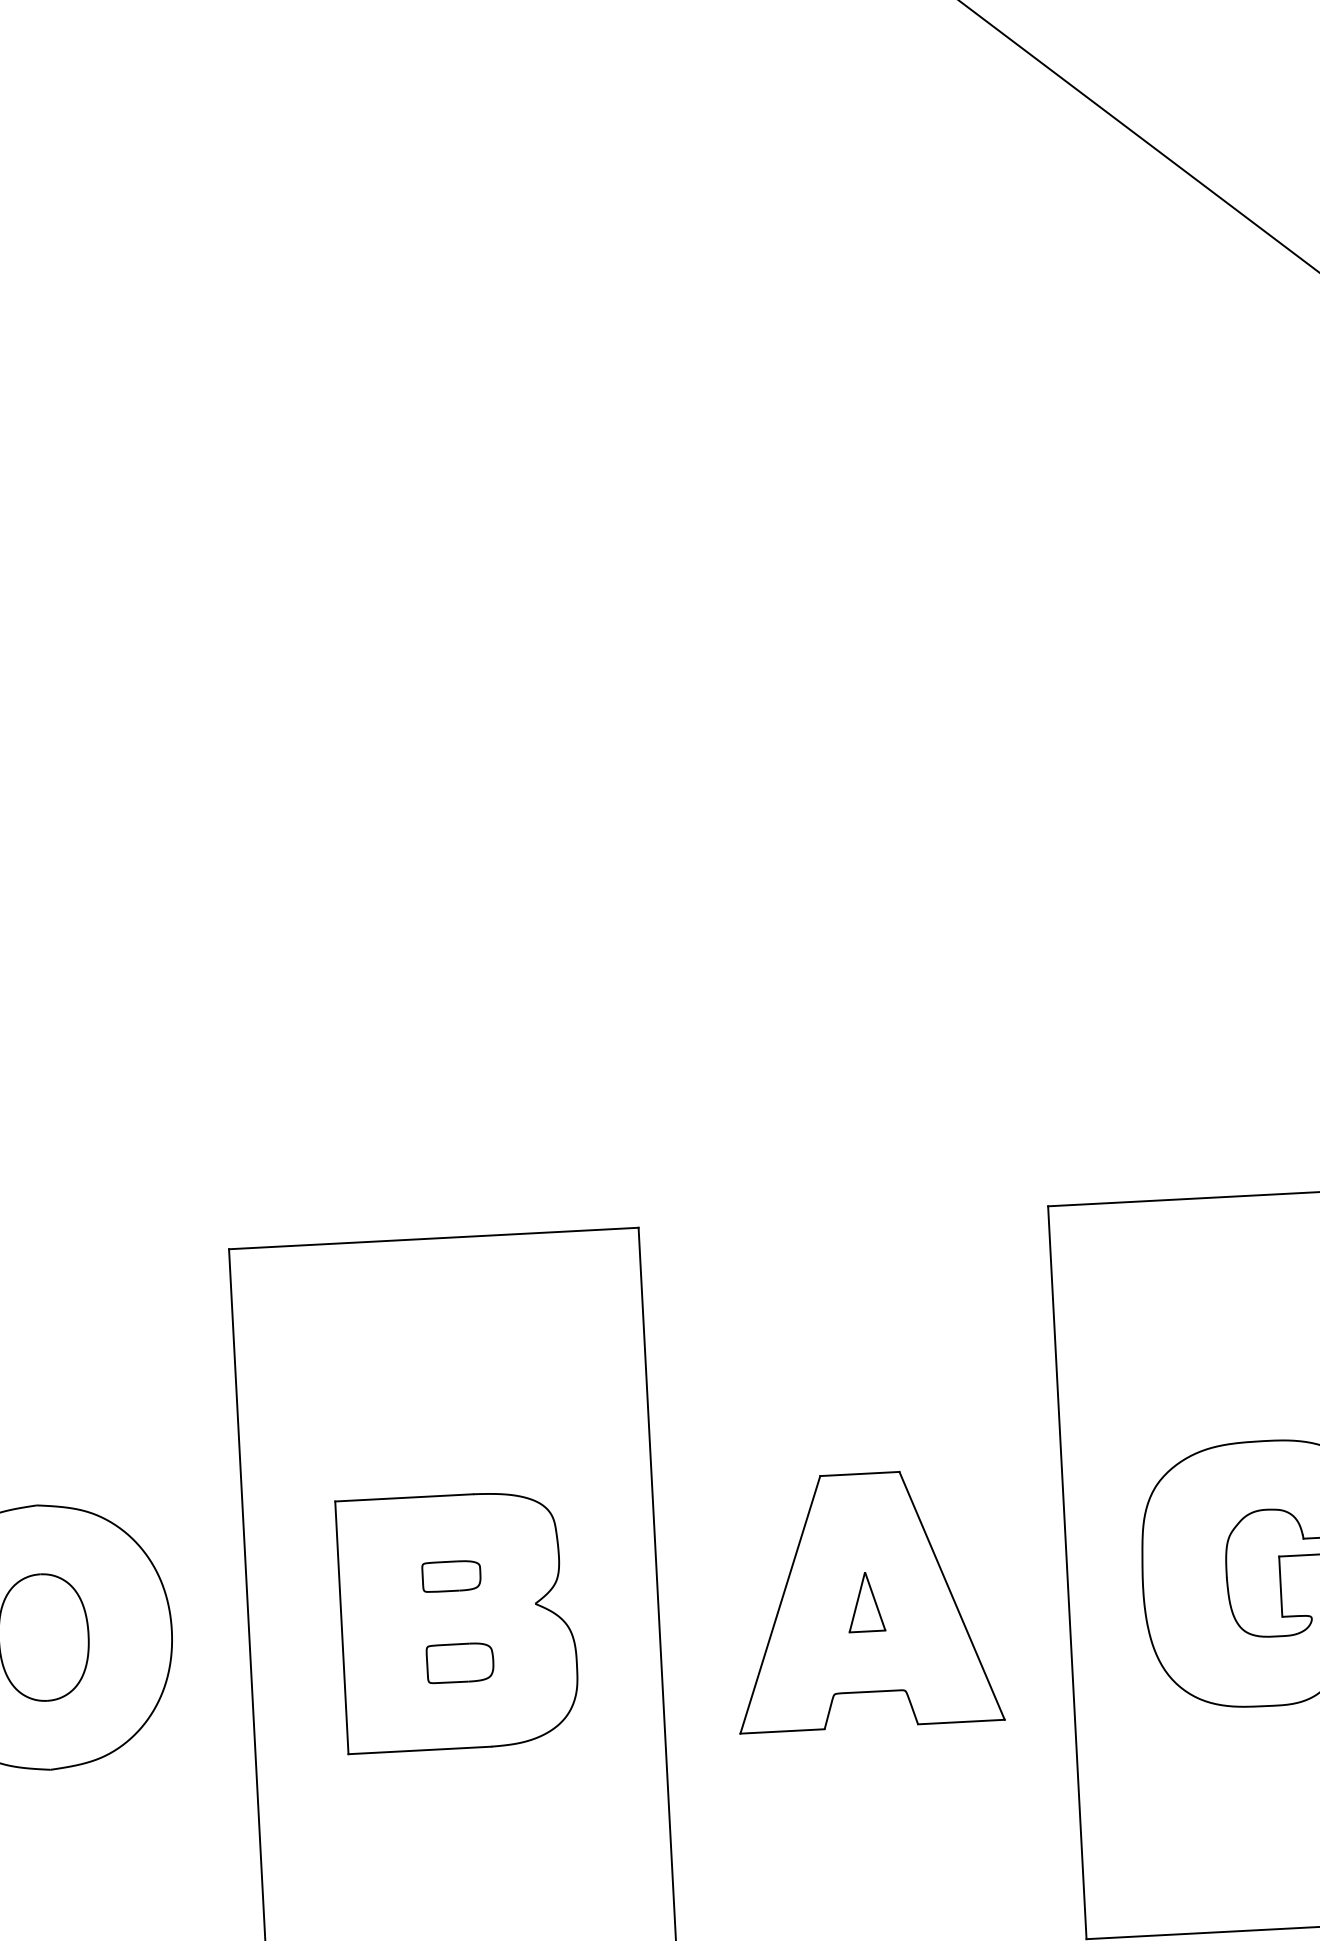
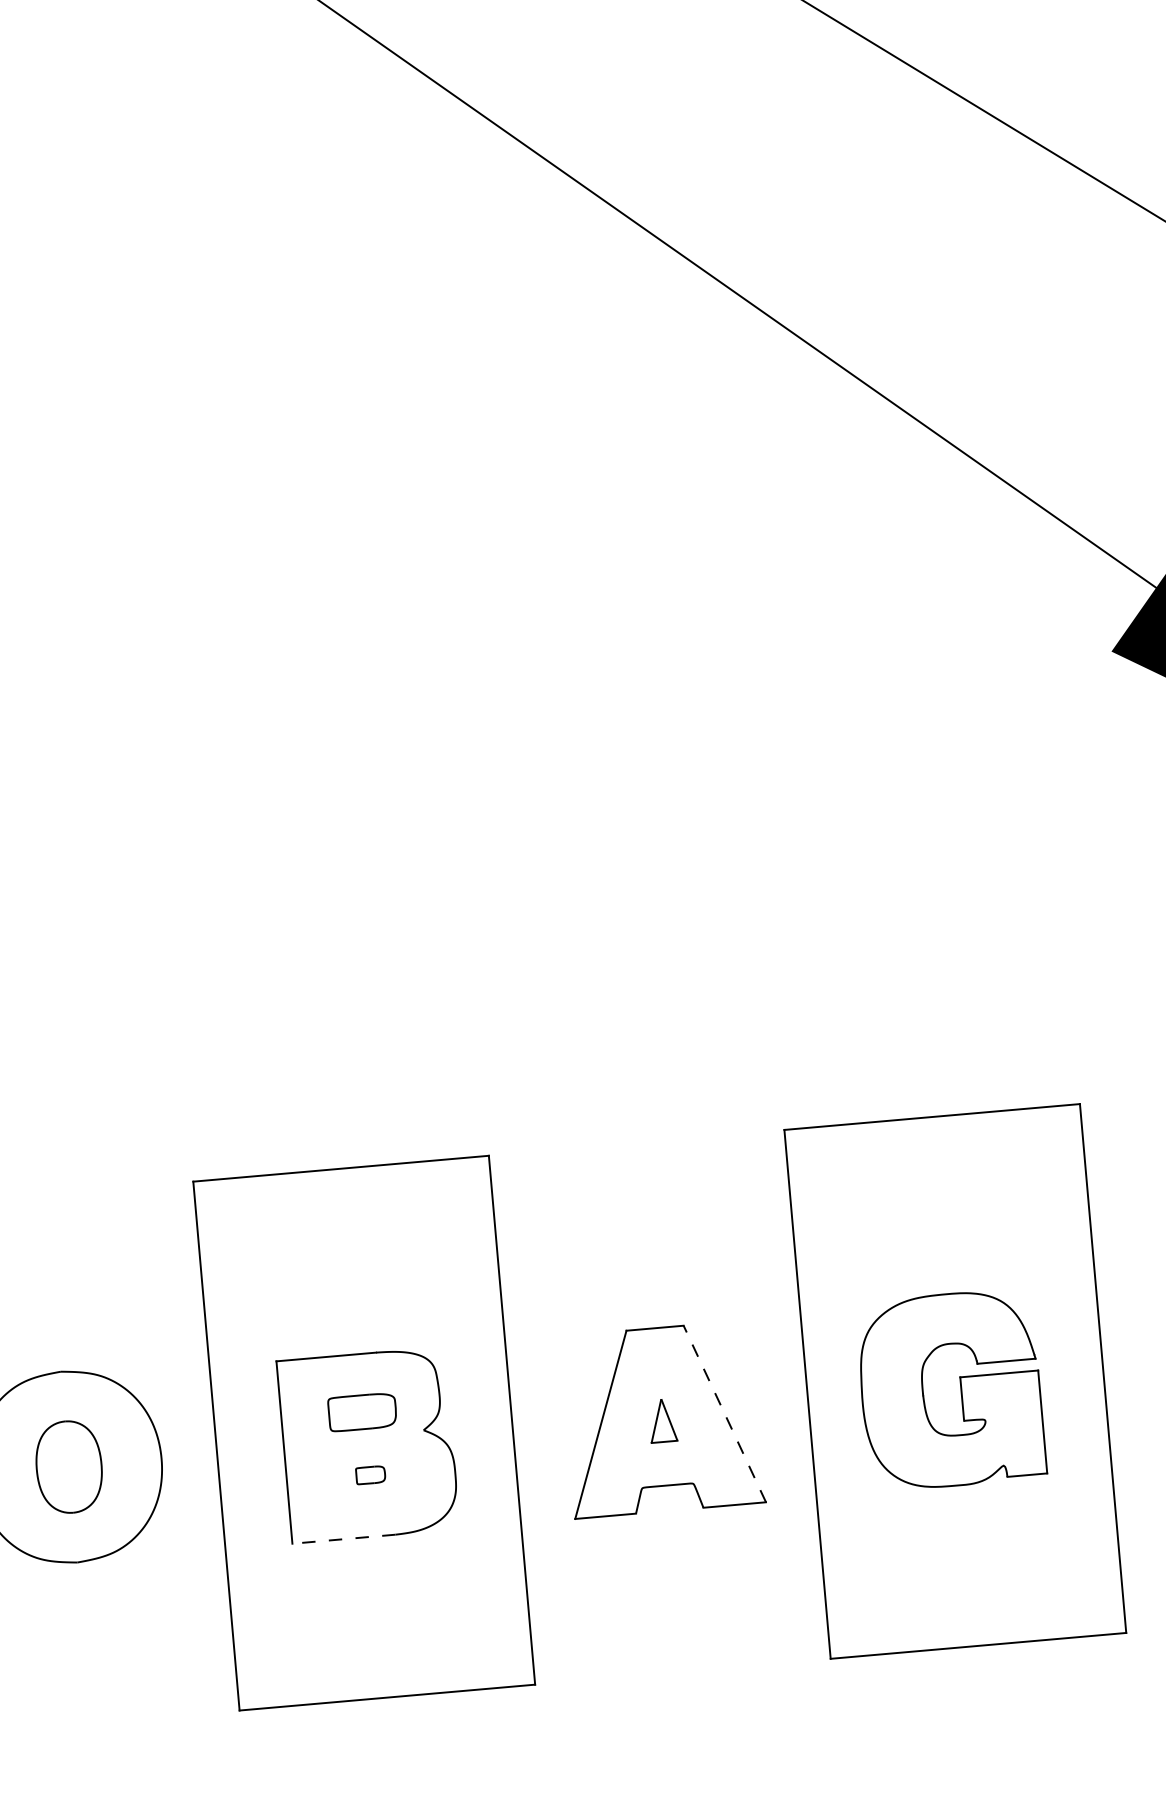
part: (451, 1576) -> (362, 1412), size x1.6
line: (951, 1595) -> (724, 1413), solid -> dashed
part: (459, 1663) -> (370, 1475), size x0.6
line: (419, 1750) -> (343, 1539), solid -> dashed

